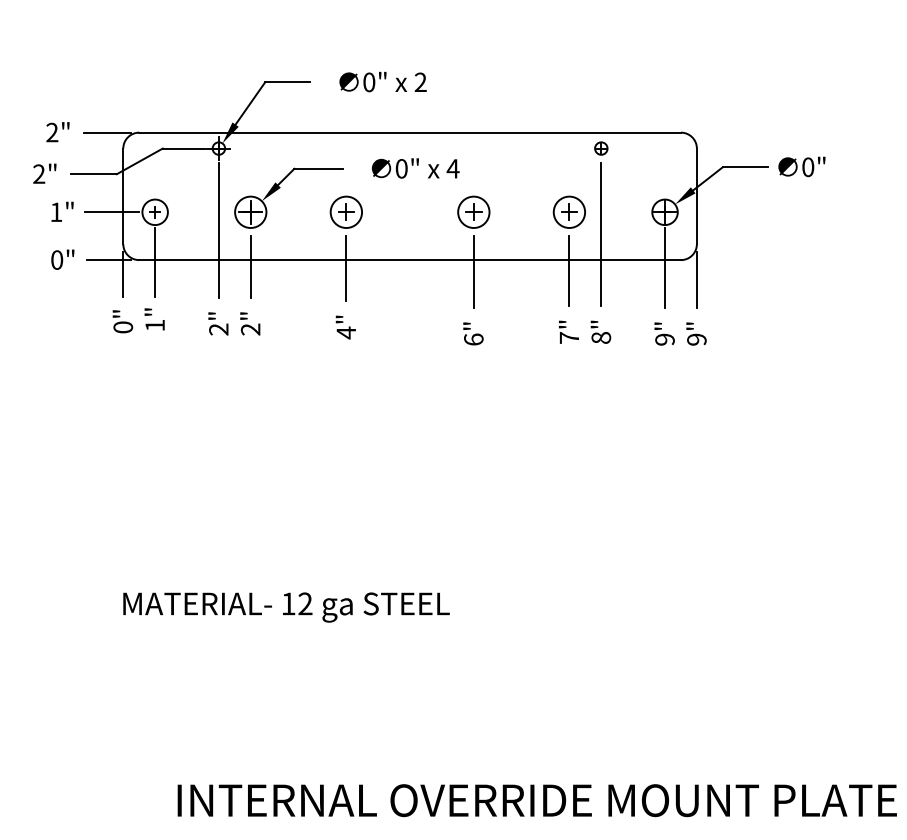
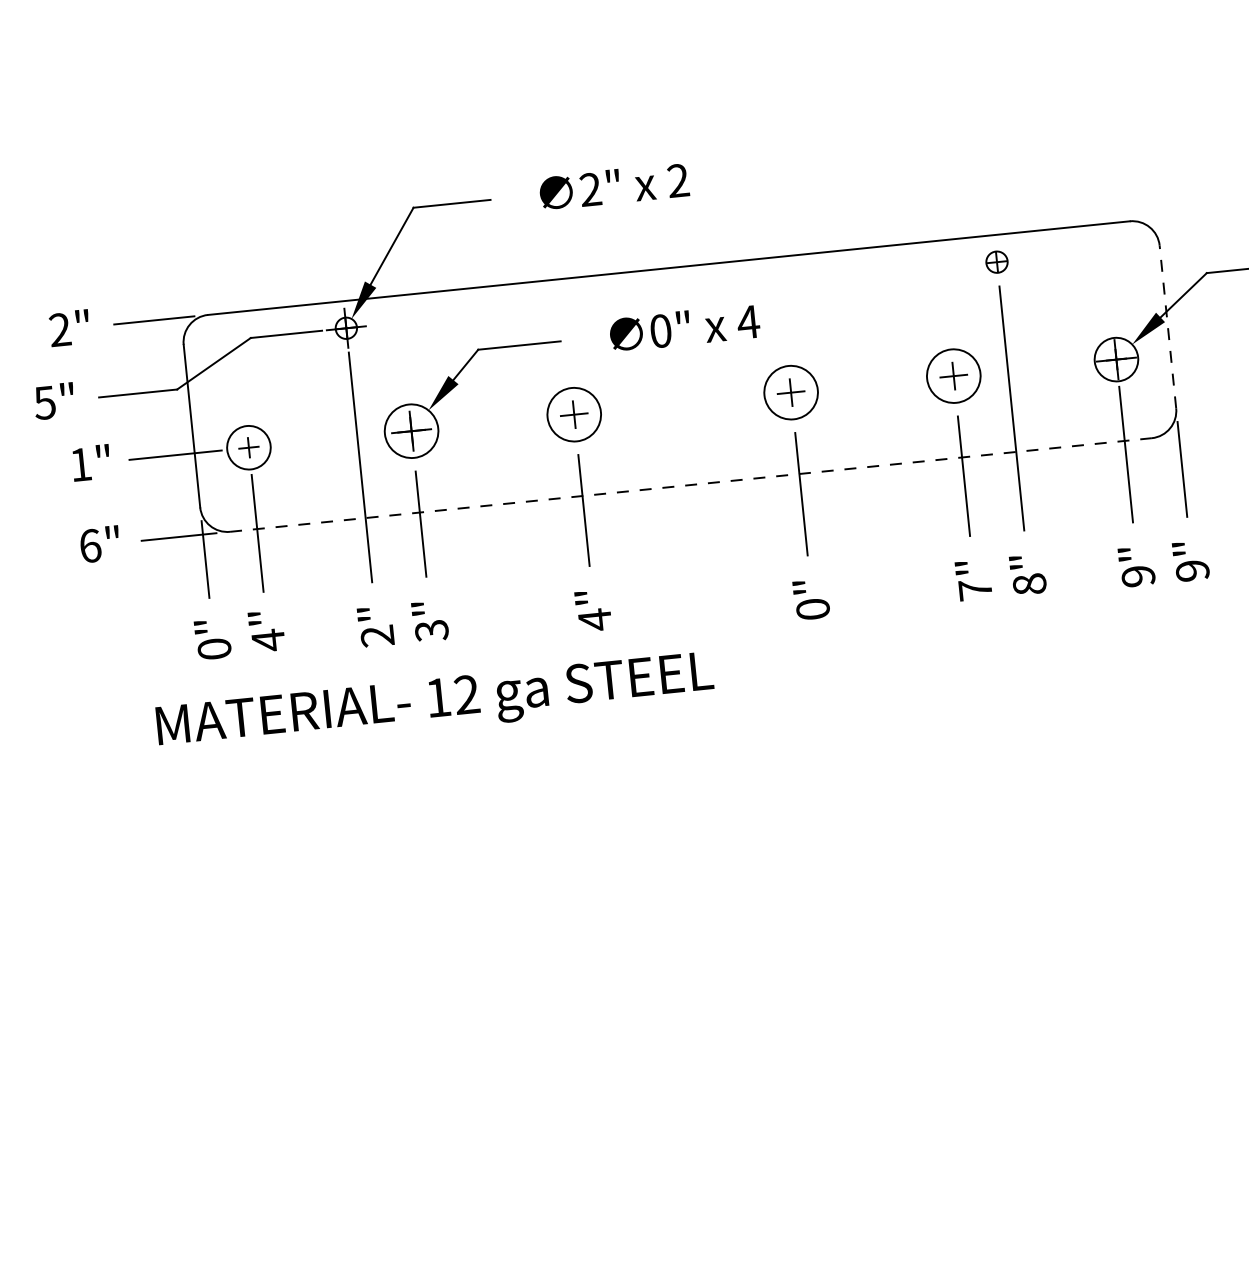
text: (369, 82) -> (591, 189), 0" -> 2"
text: (39, 173) -> (45, 401), 2" -> 5"
line: (696, 196) -> (1167, 327), solid -> dashed
text: (57, 259) -> (90, 544), 0" -> 6"
line: (410, 260) -> (691, 485), solid -> dashed
text: (154, 325) -> (267, 640), 1" -> 4"
text: (250, 329) -> (431, 630), 2" -> 3"
text: (473, 339) -> (812, 609), 6" -> 0"
text: (286, 607) -> (435, 704), moved

